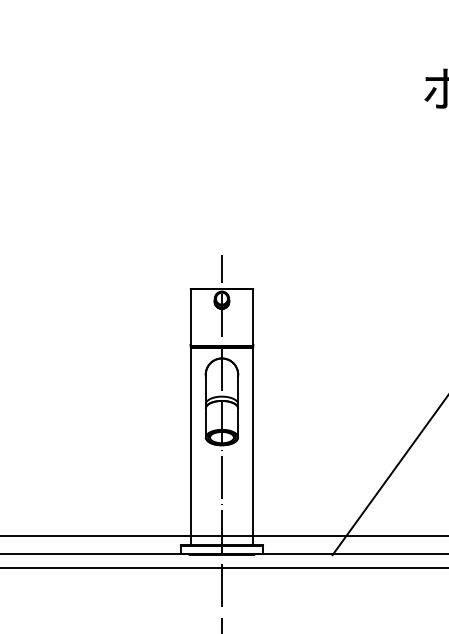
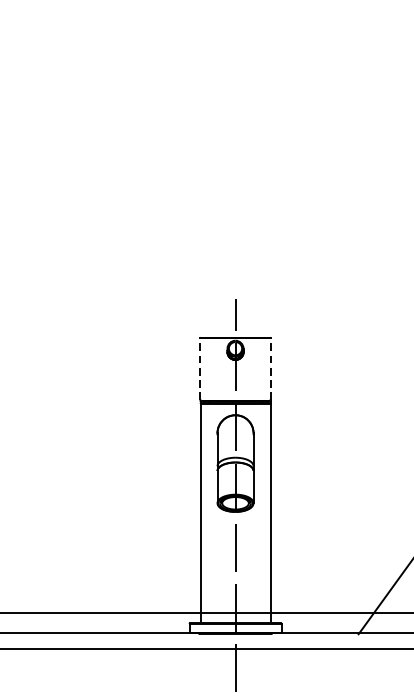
line: (190, 317) -> (200, 369), solid -> dashed
line: (253, 317) -> (270, 369), solid -> dashed

